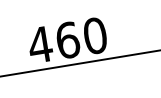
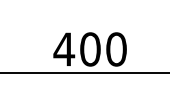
text: (67, 40) -> (90, 49), 460 -> 400

